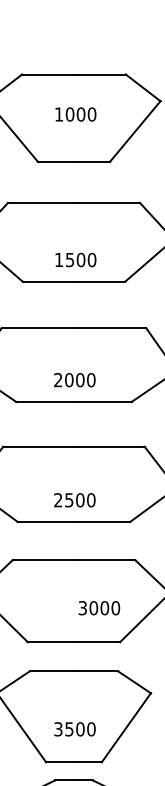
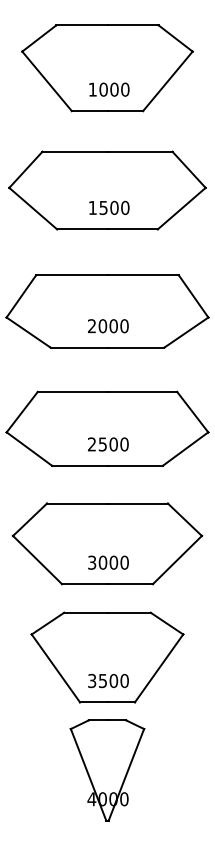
text: (76, 114) -> (109, 89), moved
text: (99, 607) -> (108, 562), moved
text: (75, 728) -> (108, 680), moved

